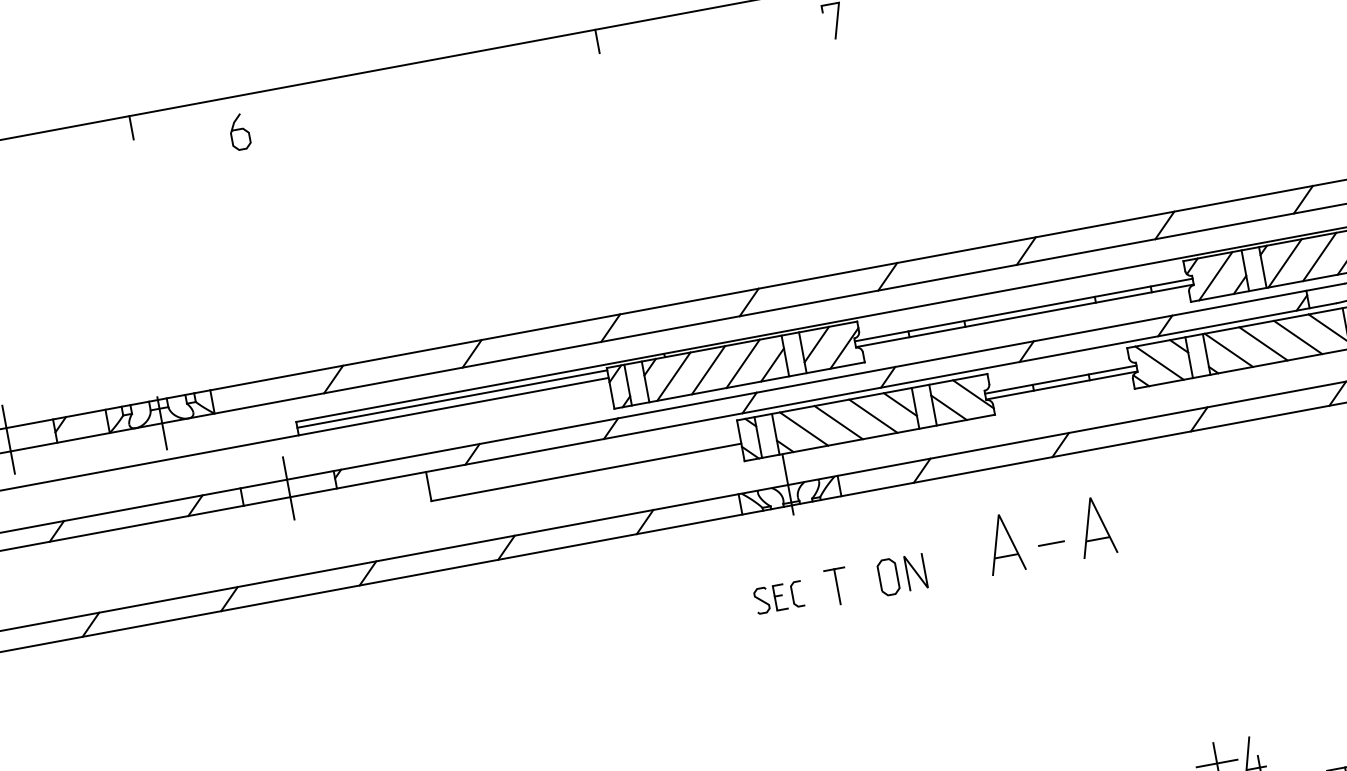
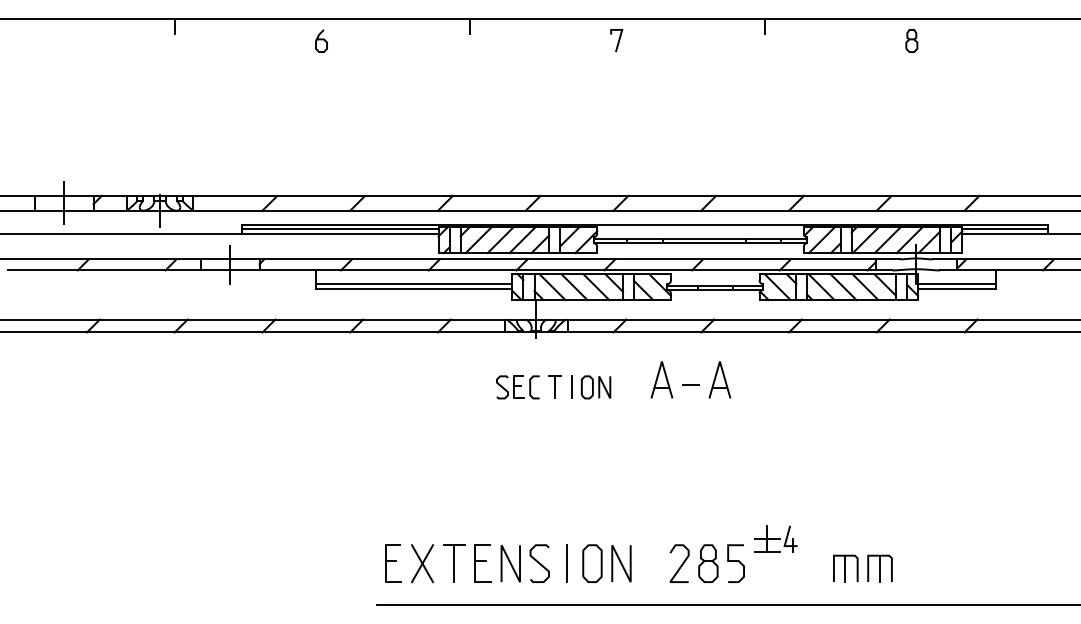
curve: (239, 131) -> (321, 40), moved
line: (585, 465) -> (414, 284), added
line: (863, 580) -> (571, 386), added
part: (778, 597) -> (517, 387), size x1.43

